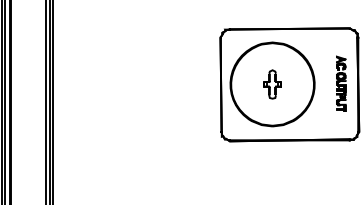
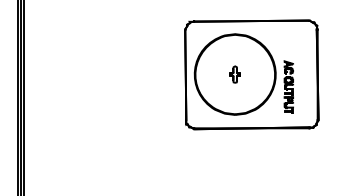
part: (341, 83) -> (289, 87), moved
part: (272, 84) -> (235, 74), size x0.6

